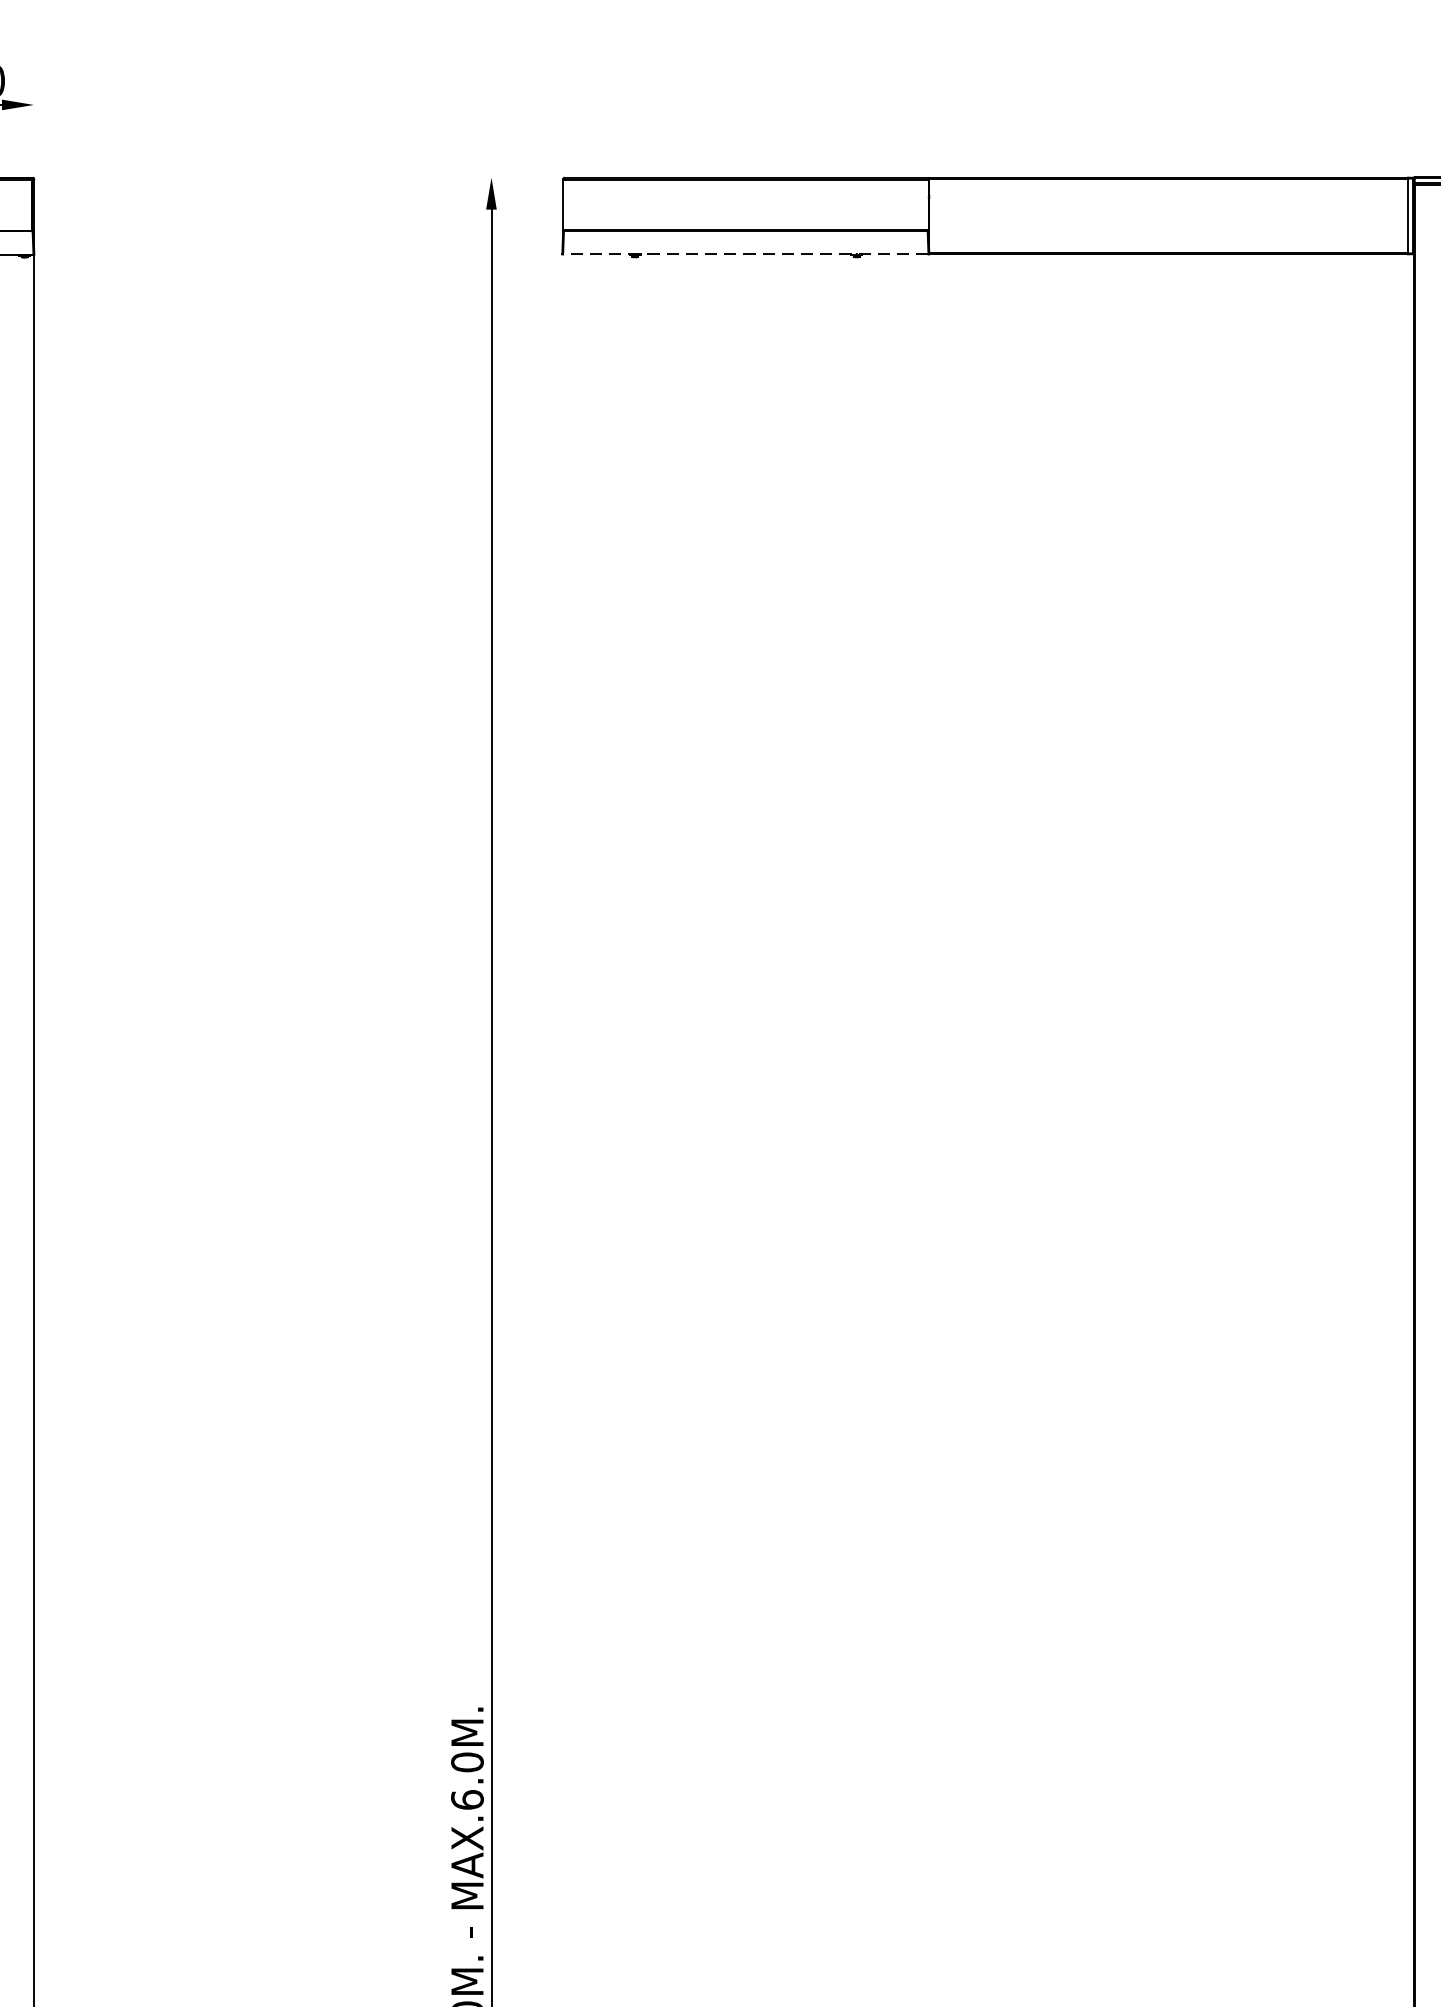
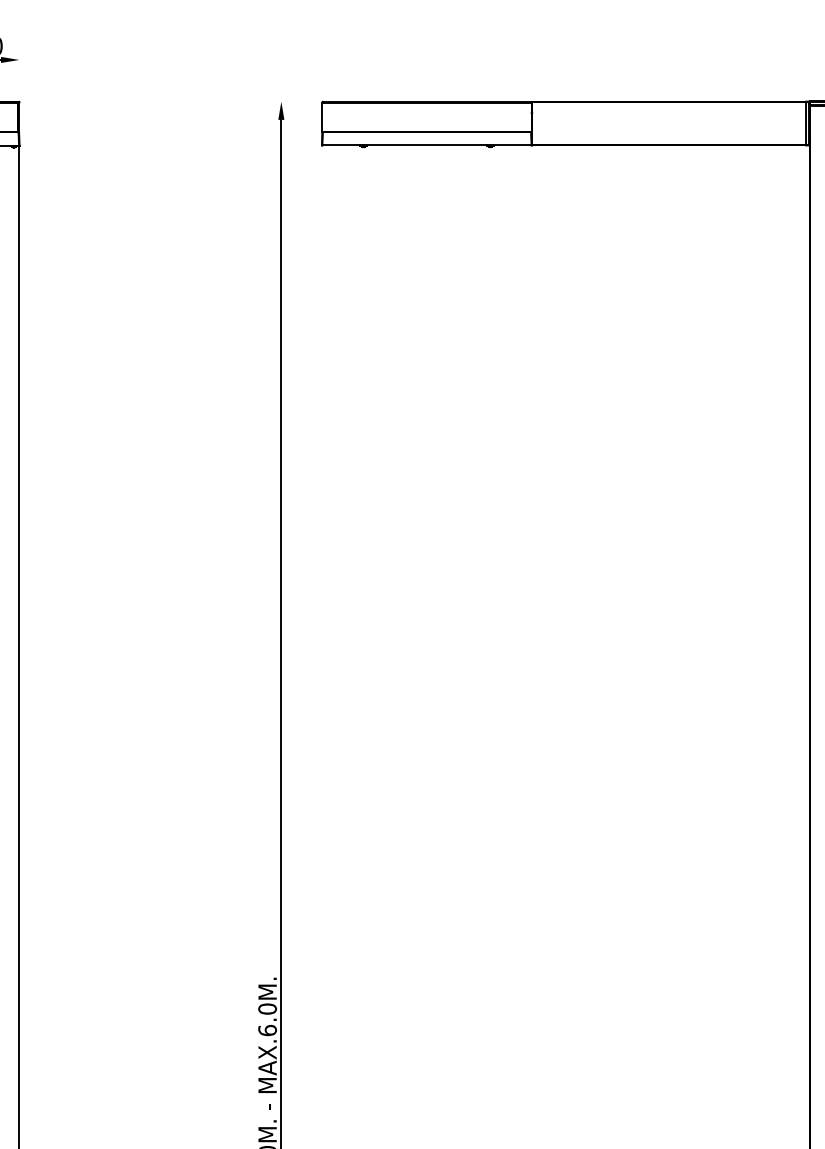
line: (744, 254) -> (426, 145), dashed -> solid

